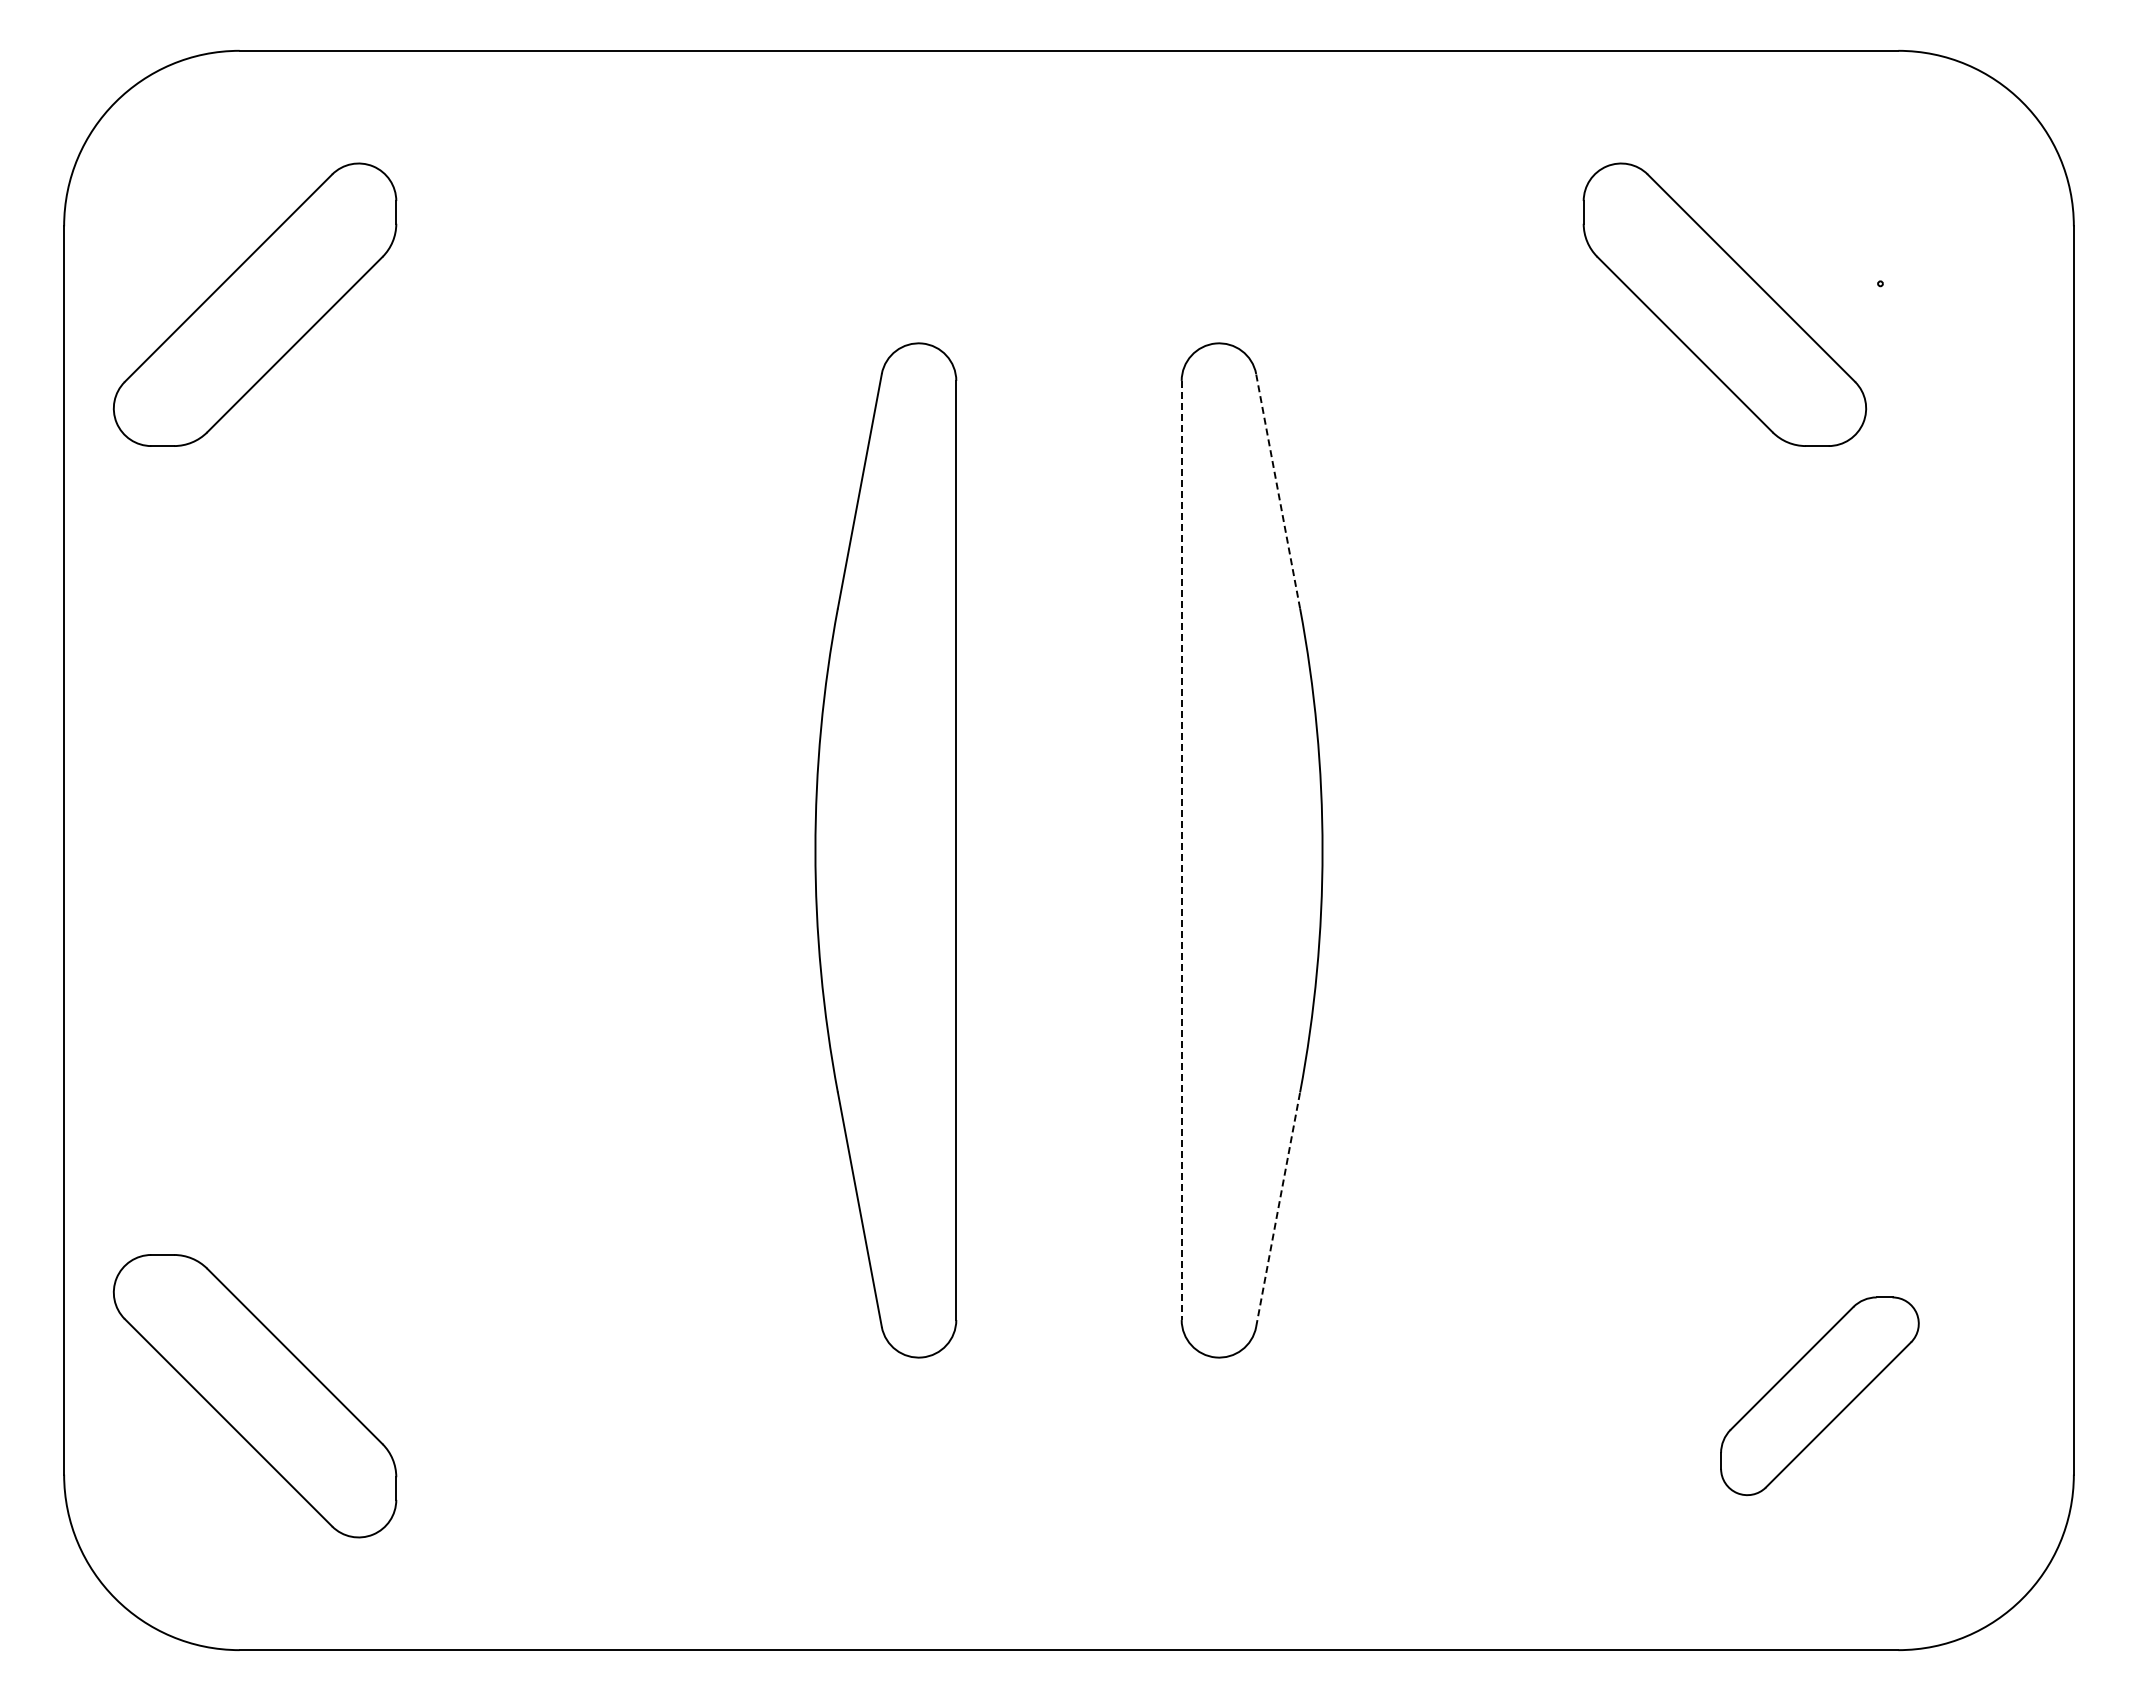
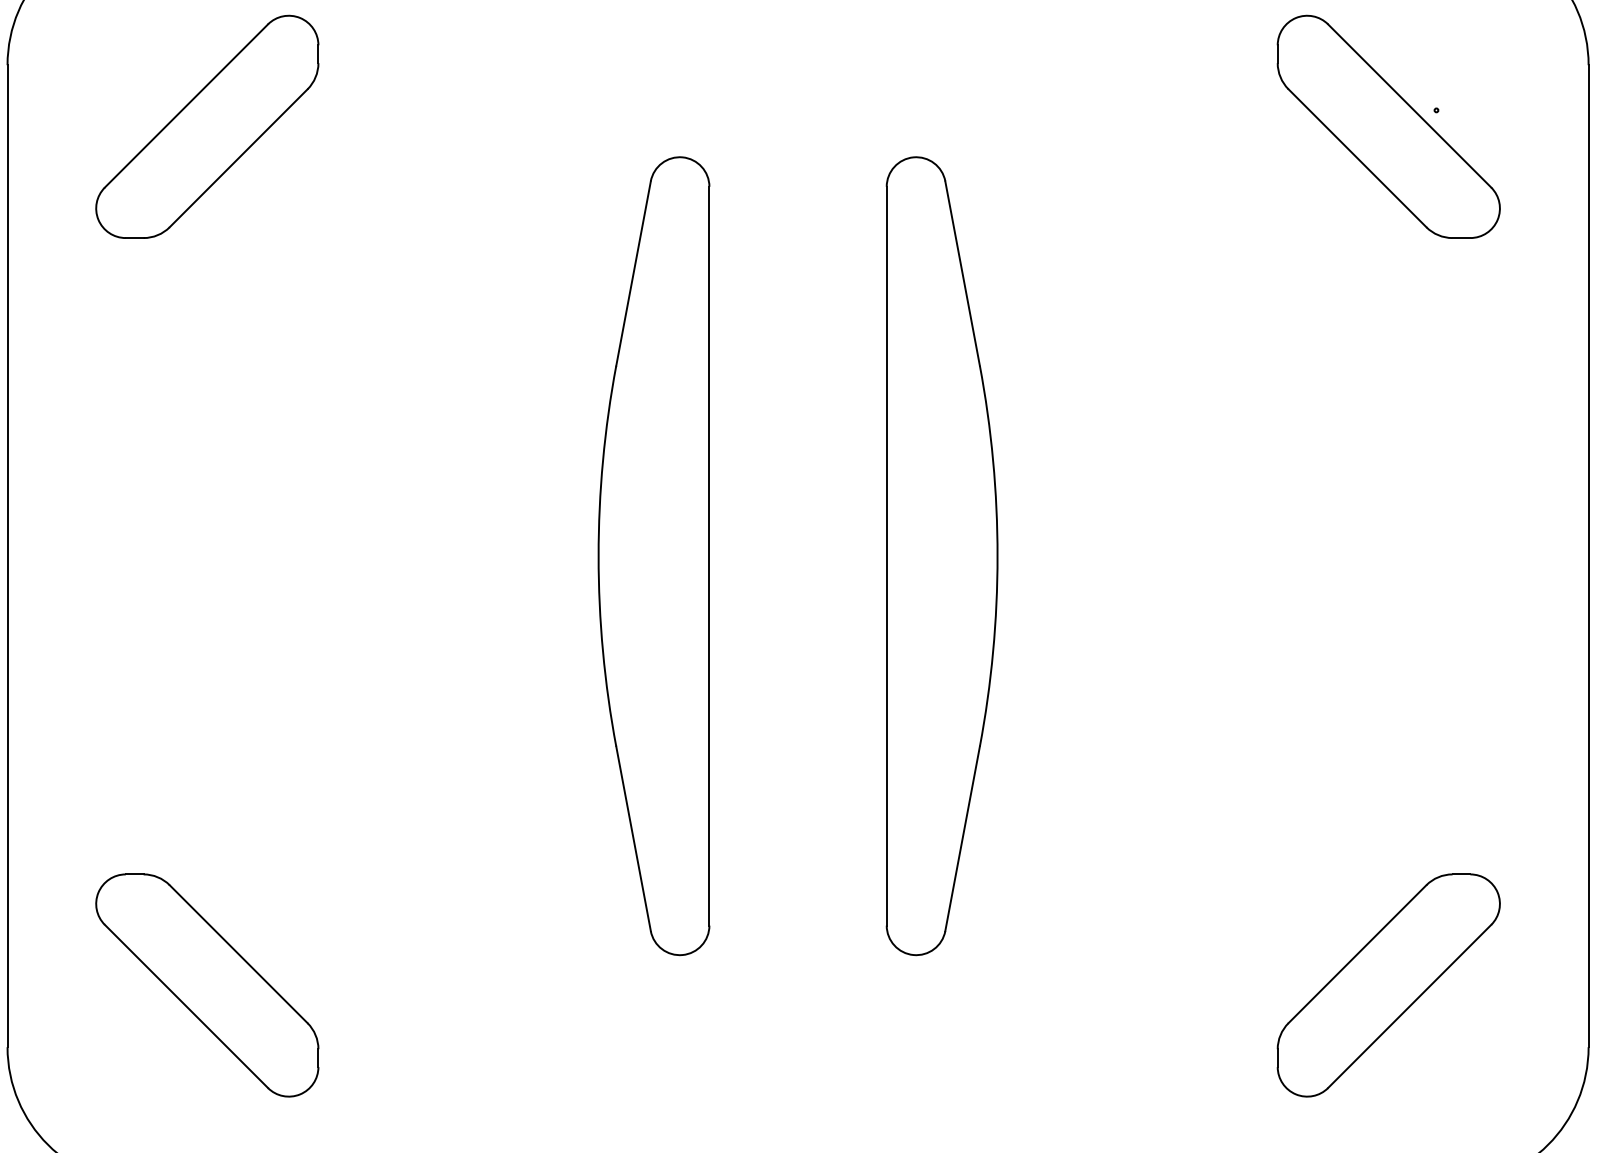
part: (254, 304) -> (206, 126), moved
part: (1724, 304) -> (1388, 126), moved
line: (1278, 490) -> (962, 273), dashed -> solid
line: (1181, 850) -> (886, 556), dashed -> solid
line: (1278, 1209) -> (962, 838), dashed -> solid
part: (254, 1396) -> (206, 985), moved
part: (1819, 1396) -> (1388, 985), size x1.43

